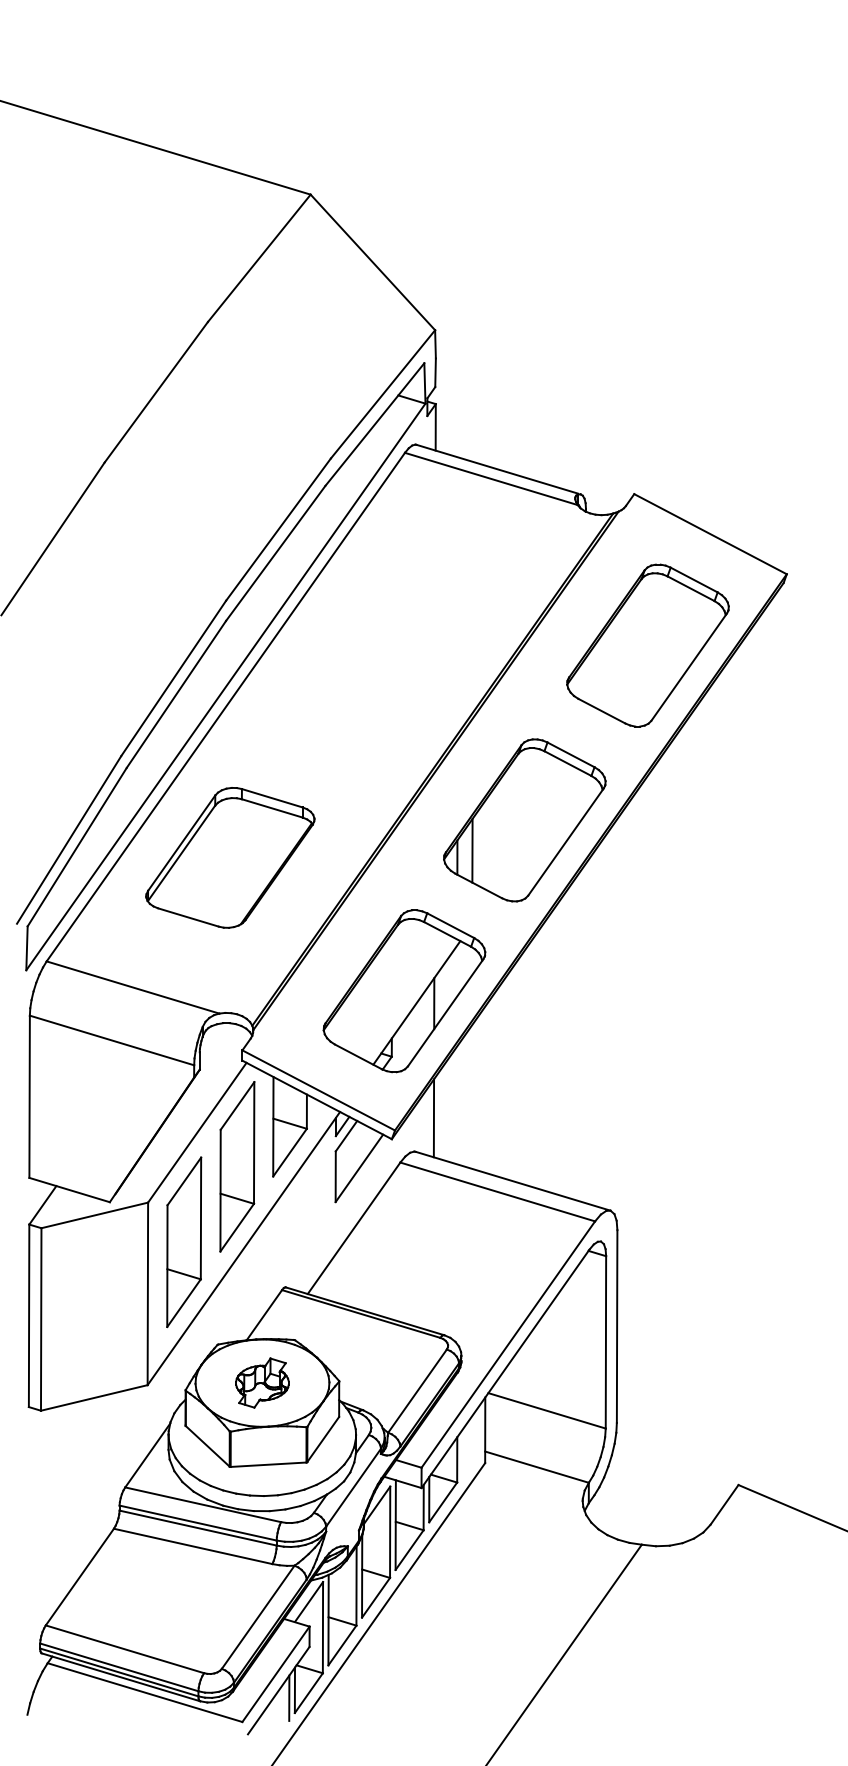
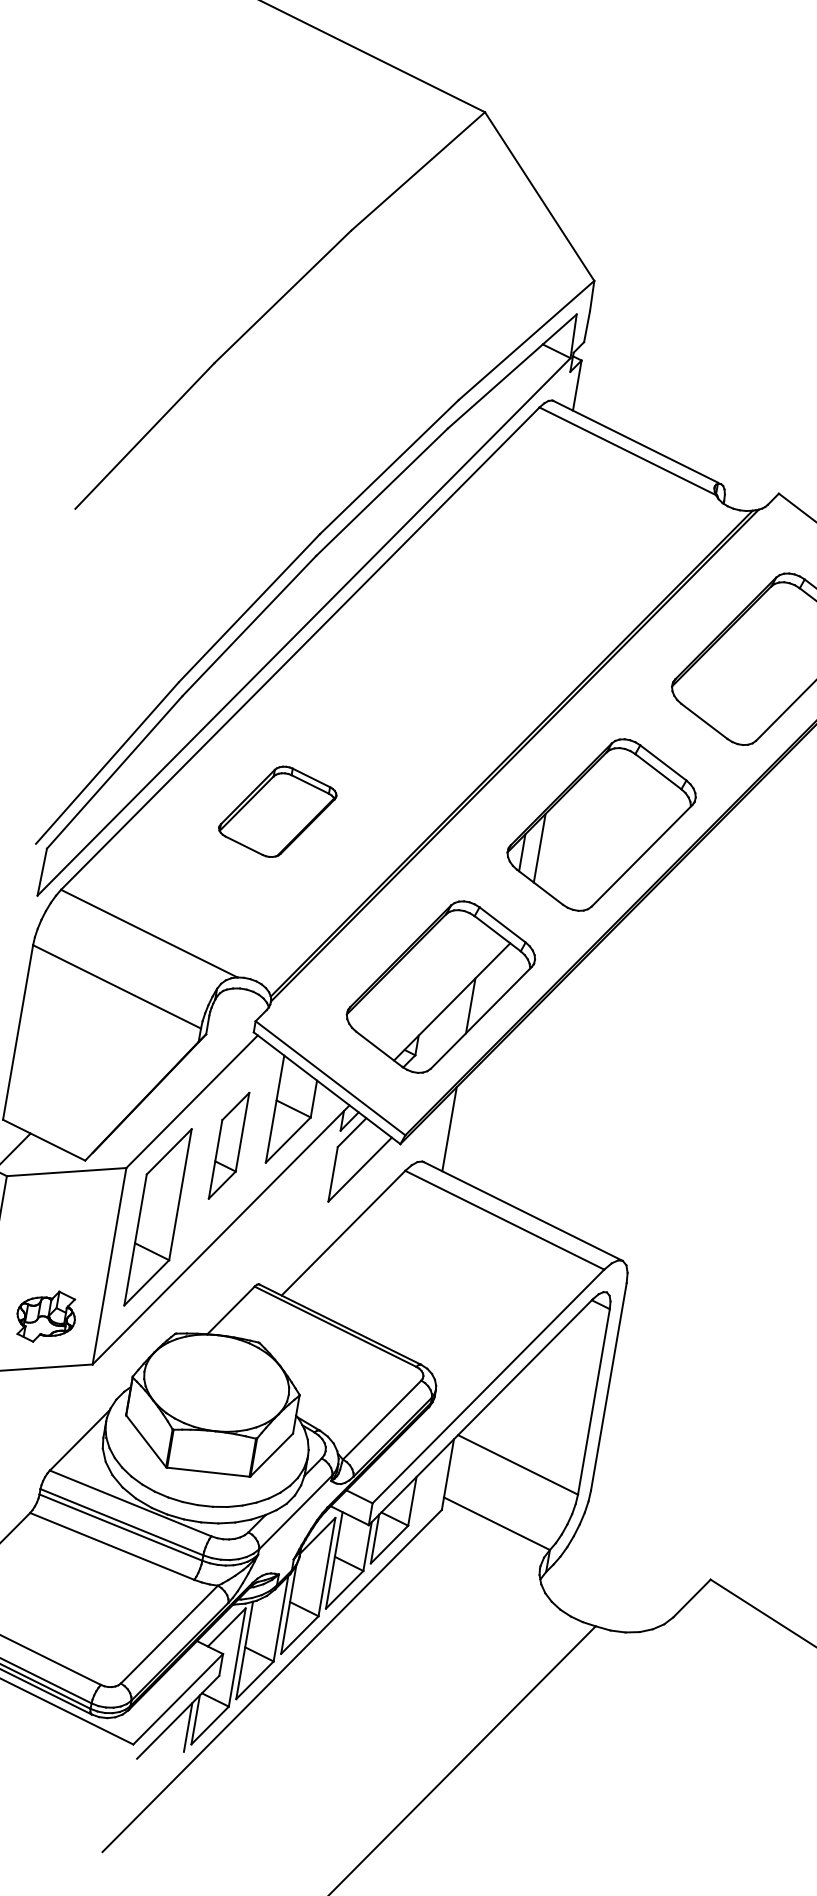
part: (230, 857) -> (277, 811), size x0.6
part: (237, 1166) -> (229, 1145), size x0.6
part: (262, 1382) -> (46, 1316), moved

